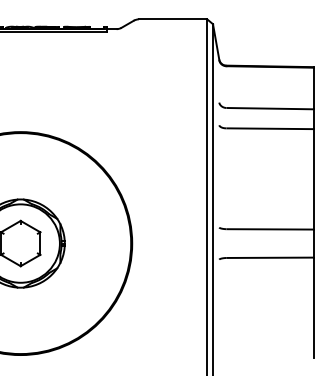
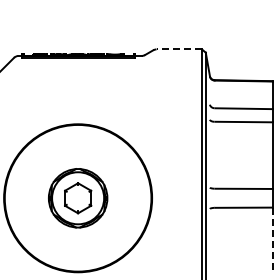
line: (173, 19) -> (179, 49), solid -> dashed
line: (313, 308) -> (272, 241), solid -> dashed

